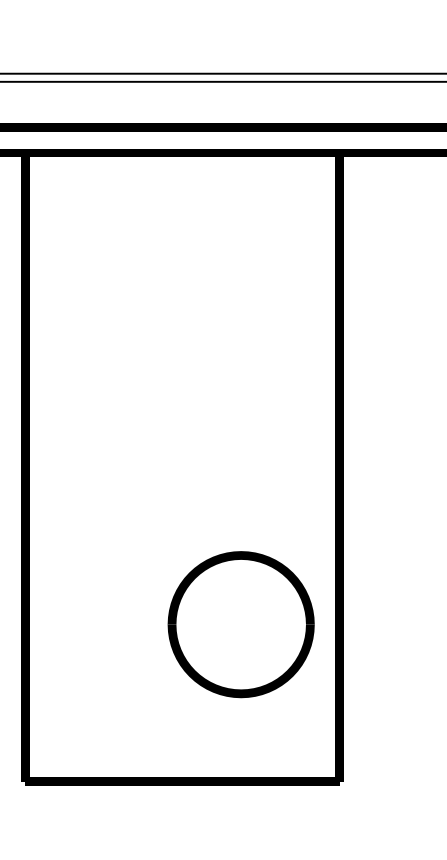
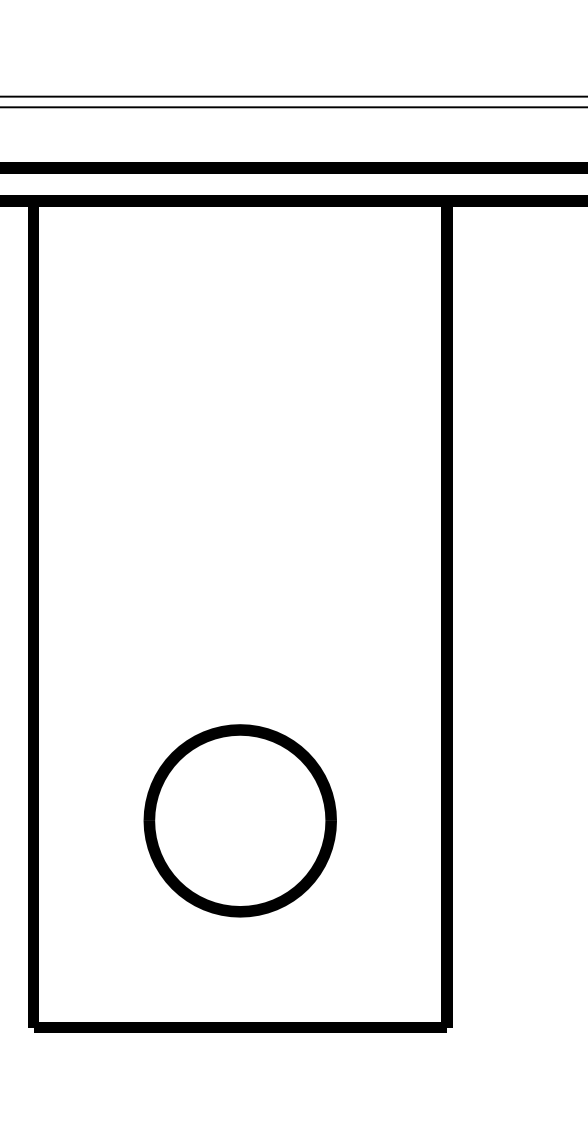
part: (240, 624) -> (239, 820), moved

